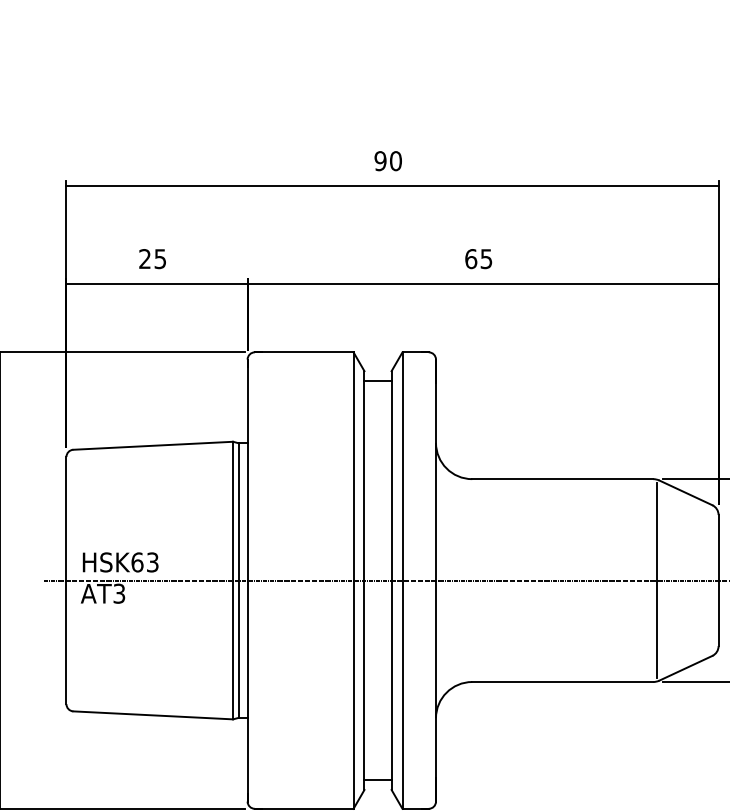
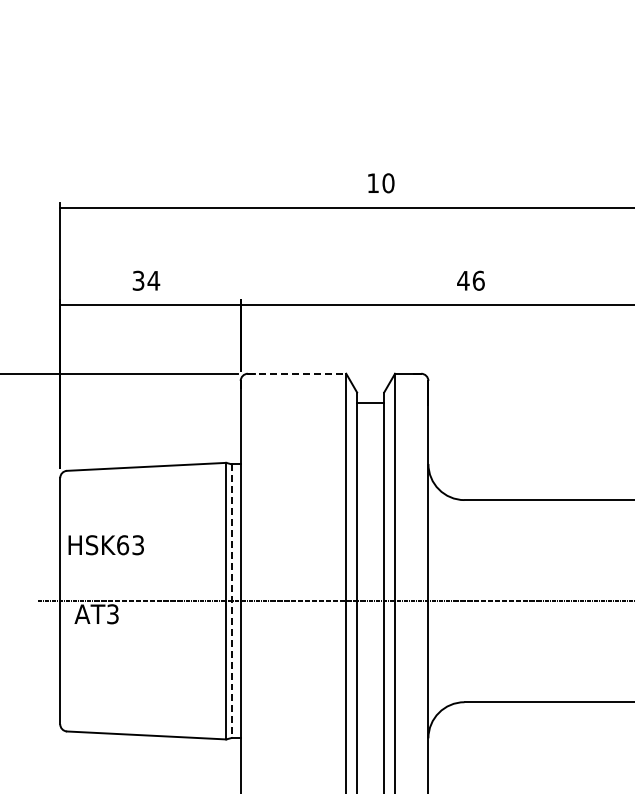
text: (380, 161) -> (373, 183), 90 -> 10
text: (152, 259) -> (145, 281), 25 -> 34
text: (478, 259) -> (470, 281), 65 -> 46
line: (304, 352) -> (297, 373), solid -> dashed
text: (120, 562) -> (106, 545), moved
line: (238, 581) -> (231, 602), solid -> dashed

